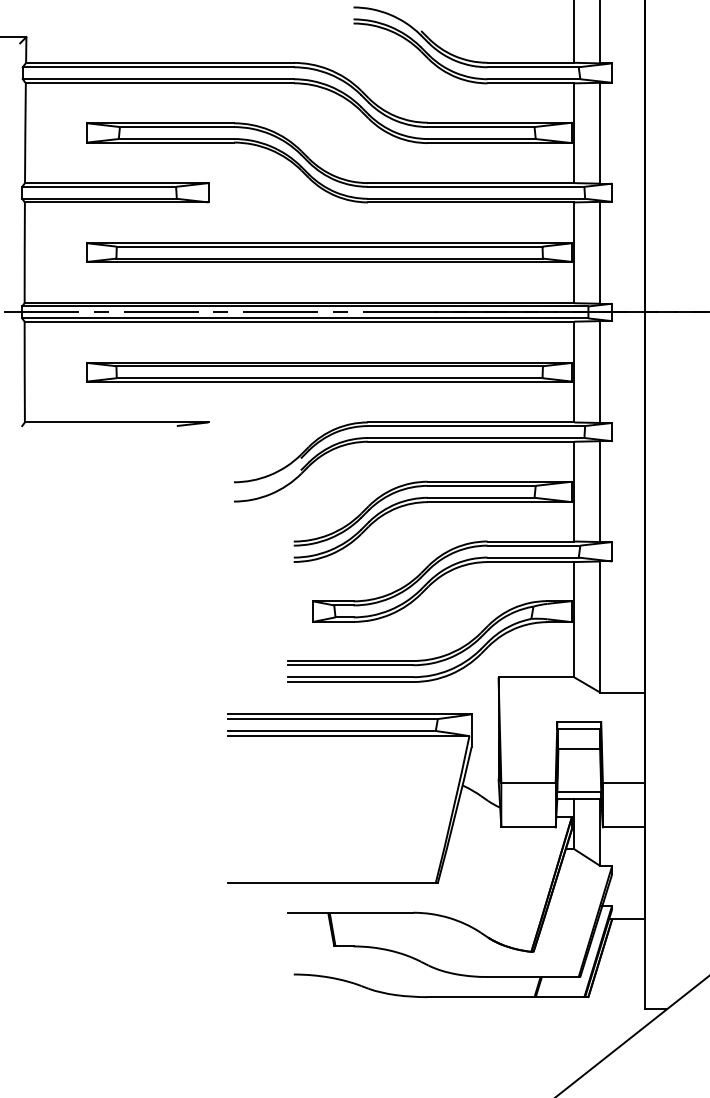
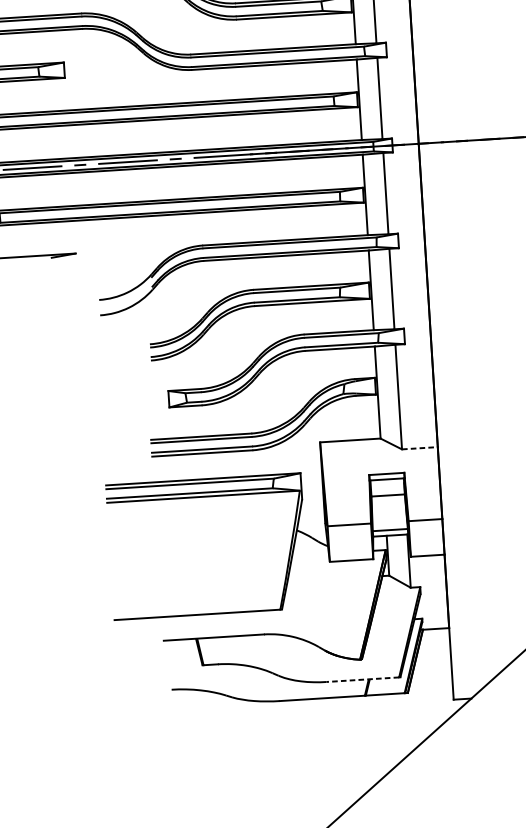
line: (623, 692) -> (420, 448), solid -> dashed
line: (533, 977) -> (363, 680), solid -> dashed

